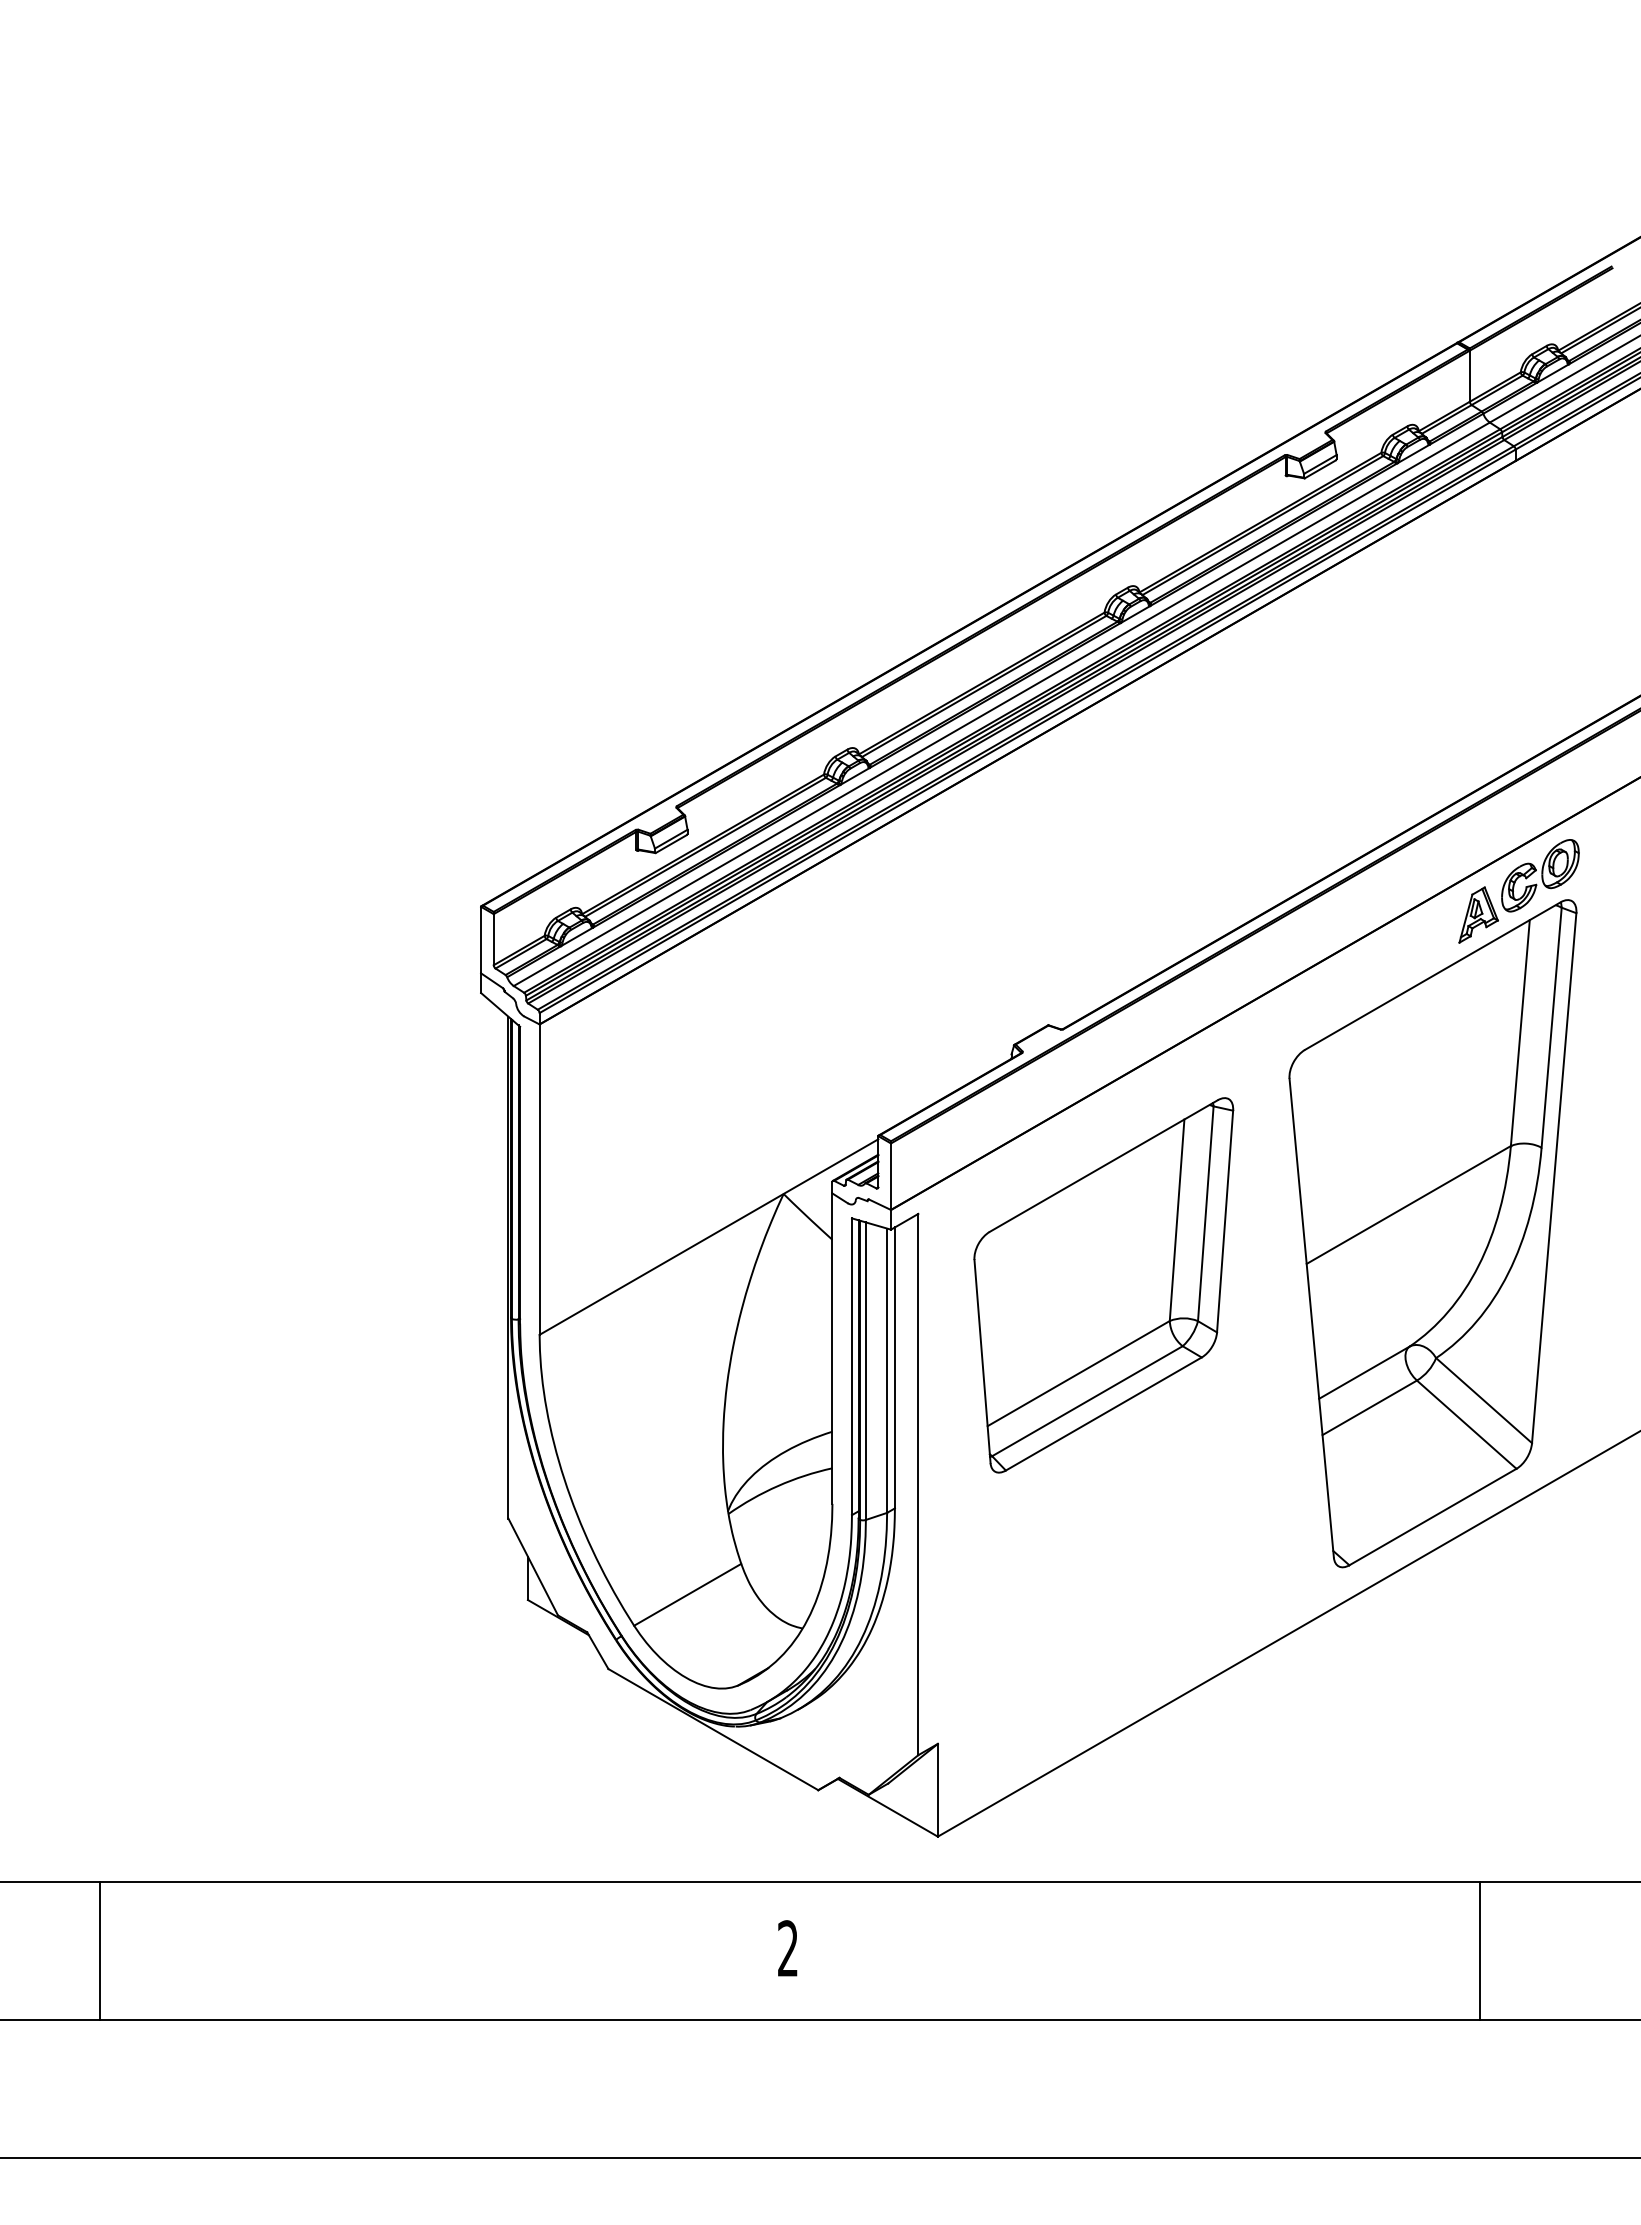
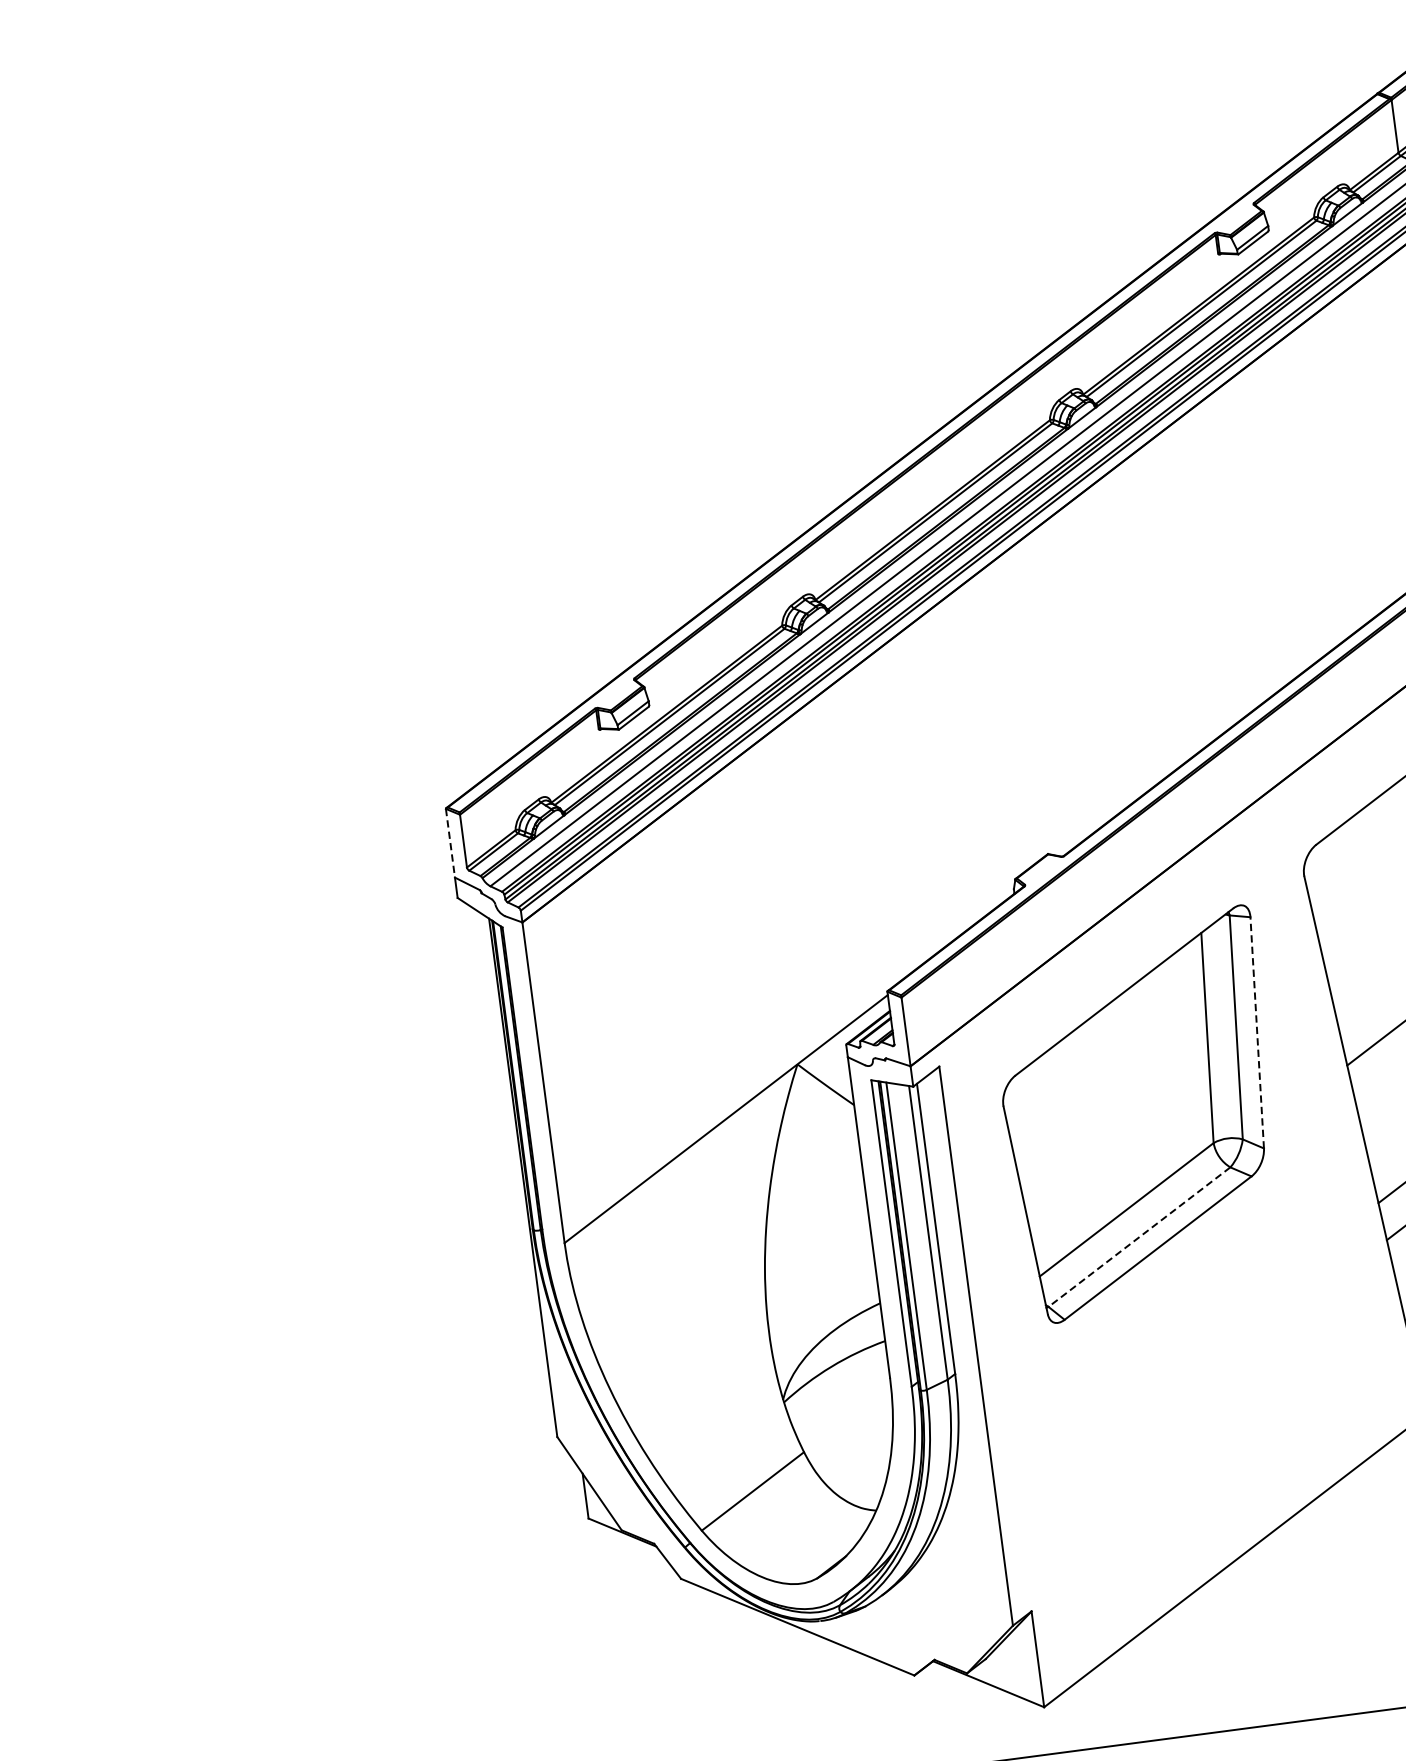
line: (481, 940) -> (450, 843), solid -> dashed
line: (1225, 1221) -> (1257, 1032), solid -> dashed
line: (1087, 1401) -> (1139, 1237), solid -> dashed

